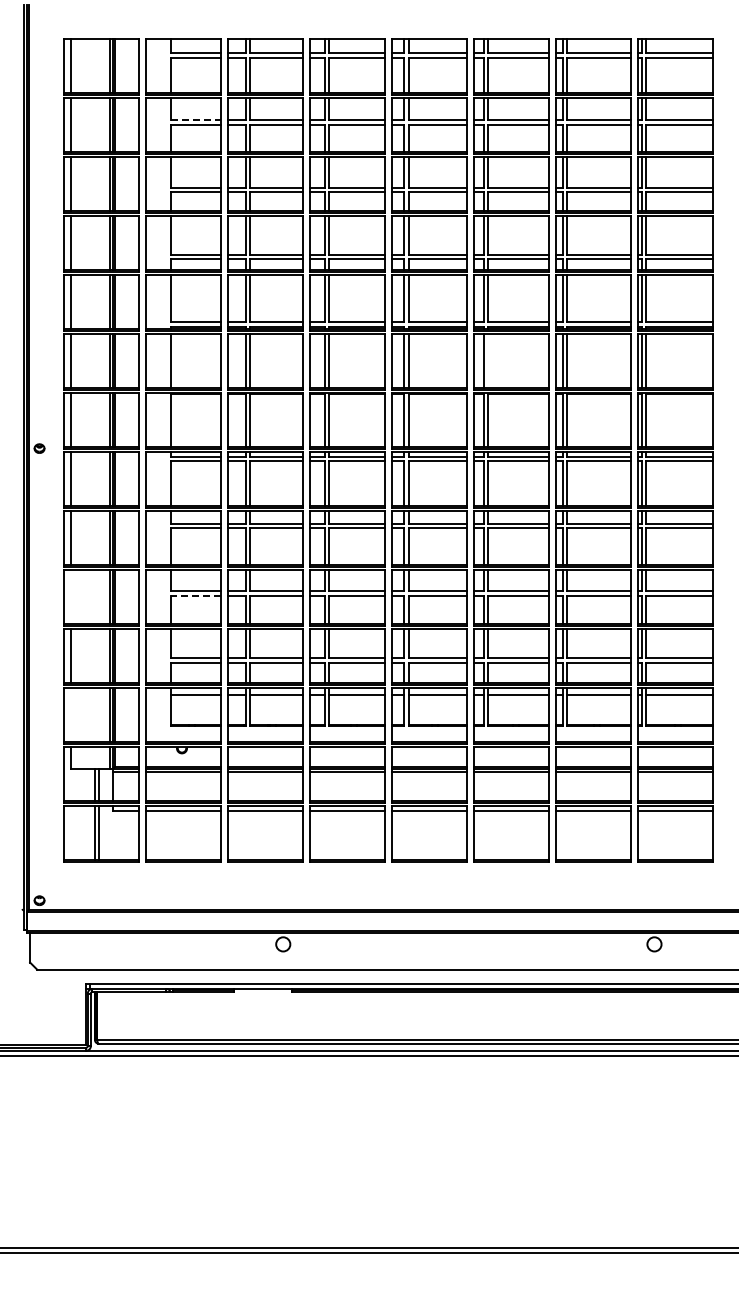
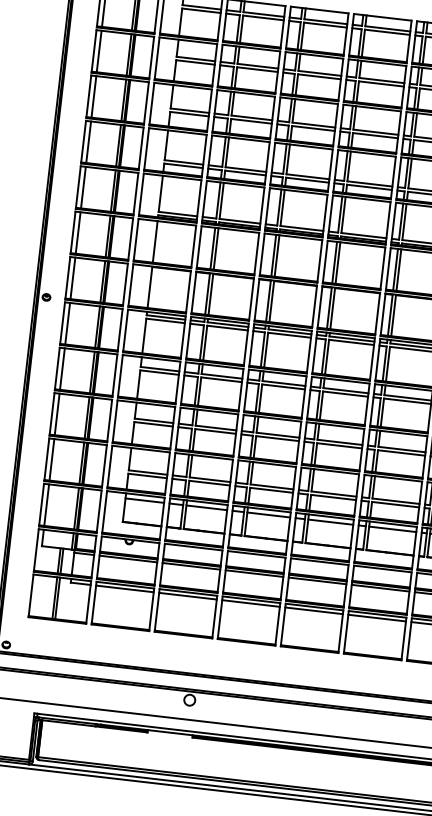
line: (196, 120) -> (196, 59), dashed -> solid
line: (487, 361) -> (398, 270), added
line: (195, 595) -> (153, 424), dashed -> solid
line: (70, 597) -> (57, 414), added
line: (70, 715) -> (46, 505), added

